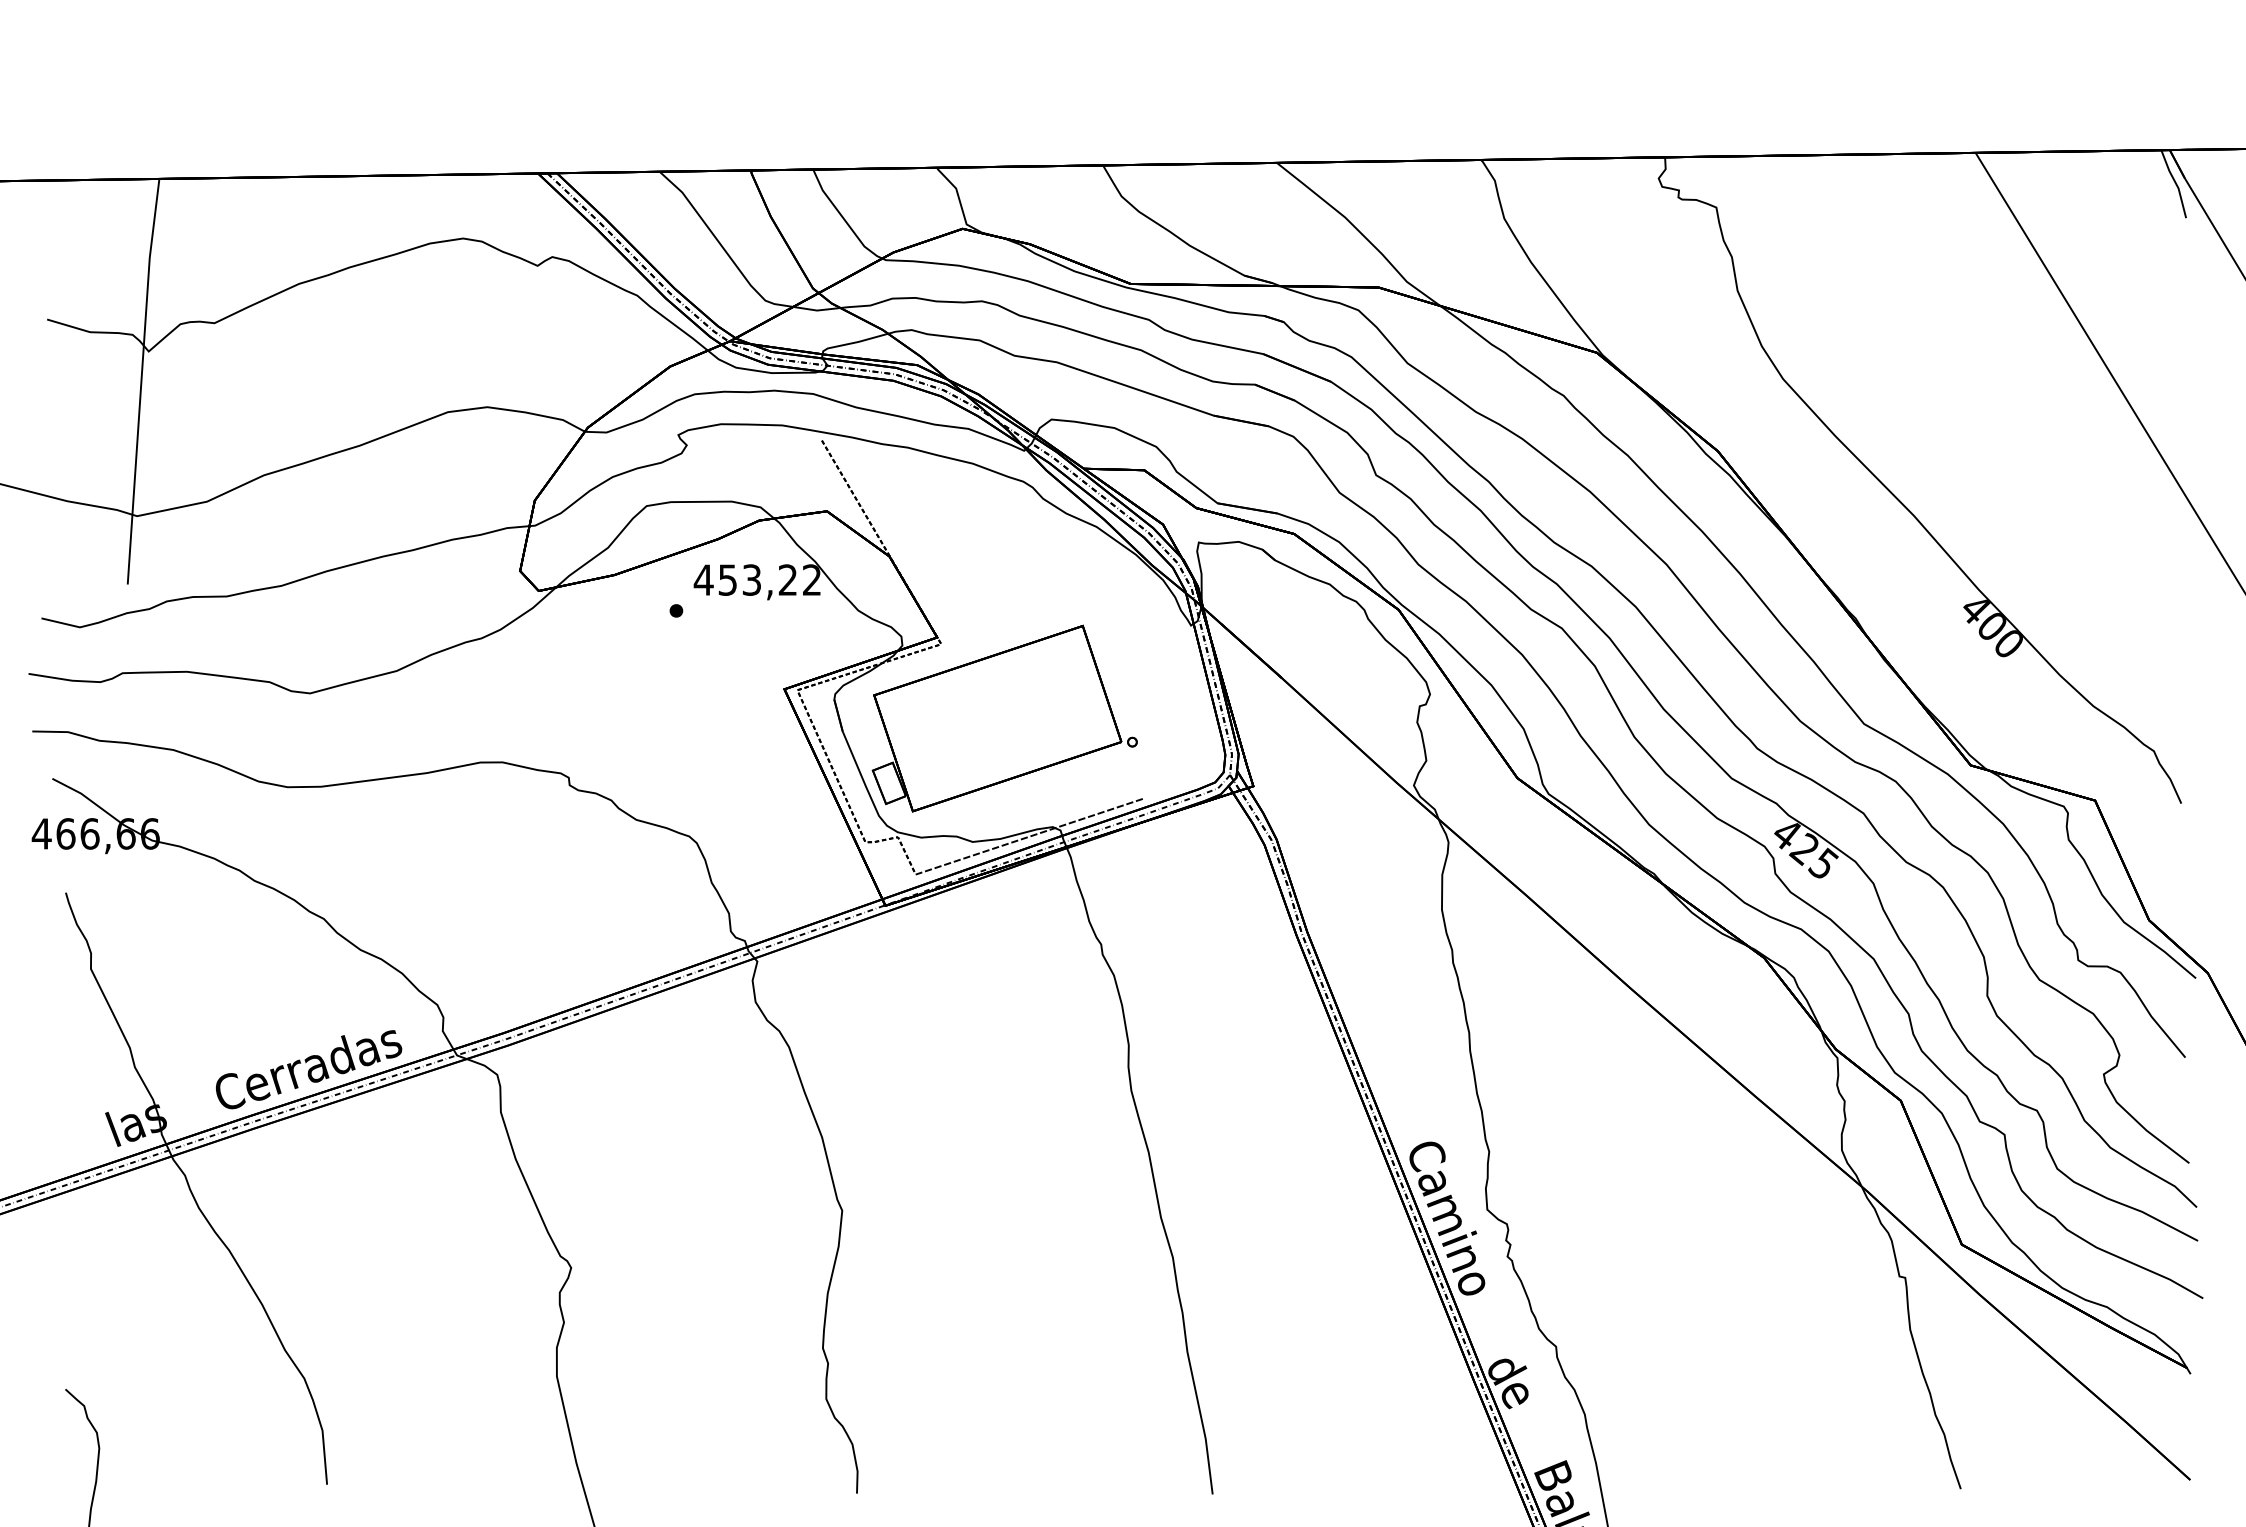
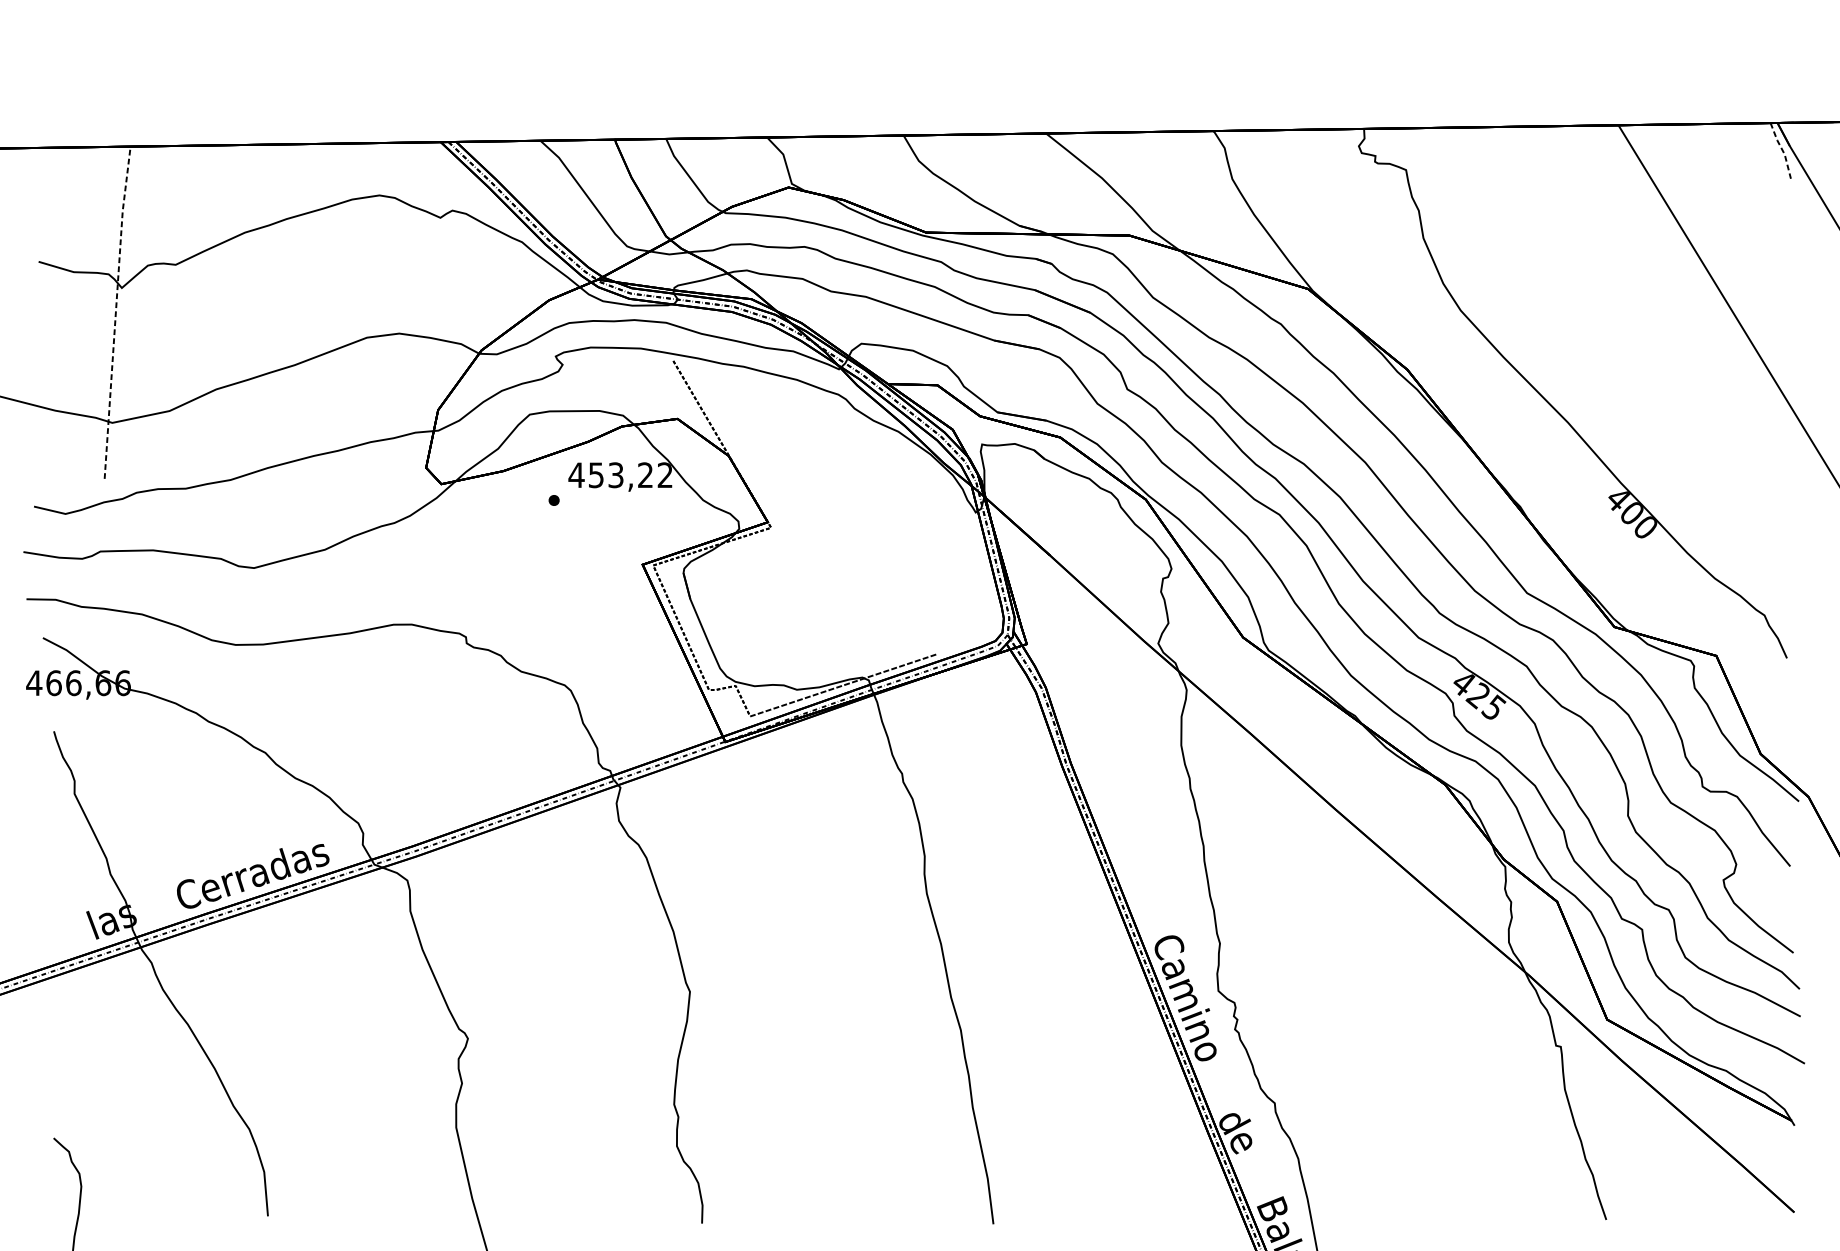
line: (2175, 183) -> (1782, 150), solid -> dashed
line: (141, 380) -> (115, 311), solid -> dashed
part: (1004, 718) -> (822, 588), removed

